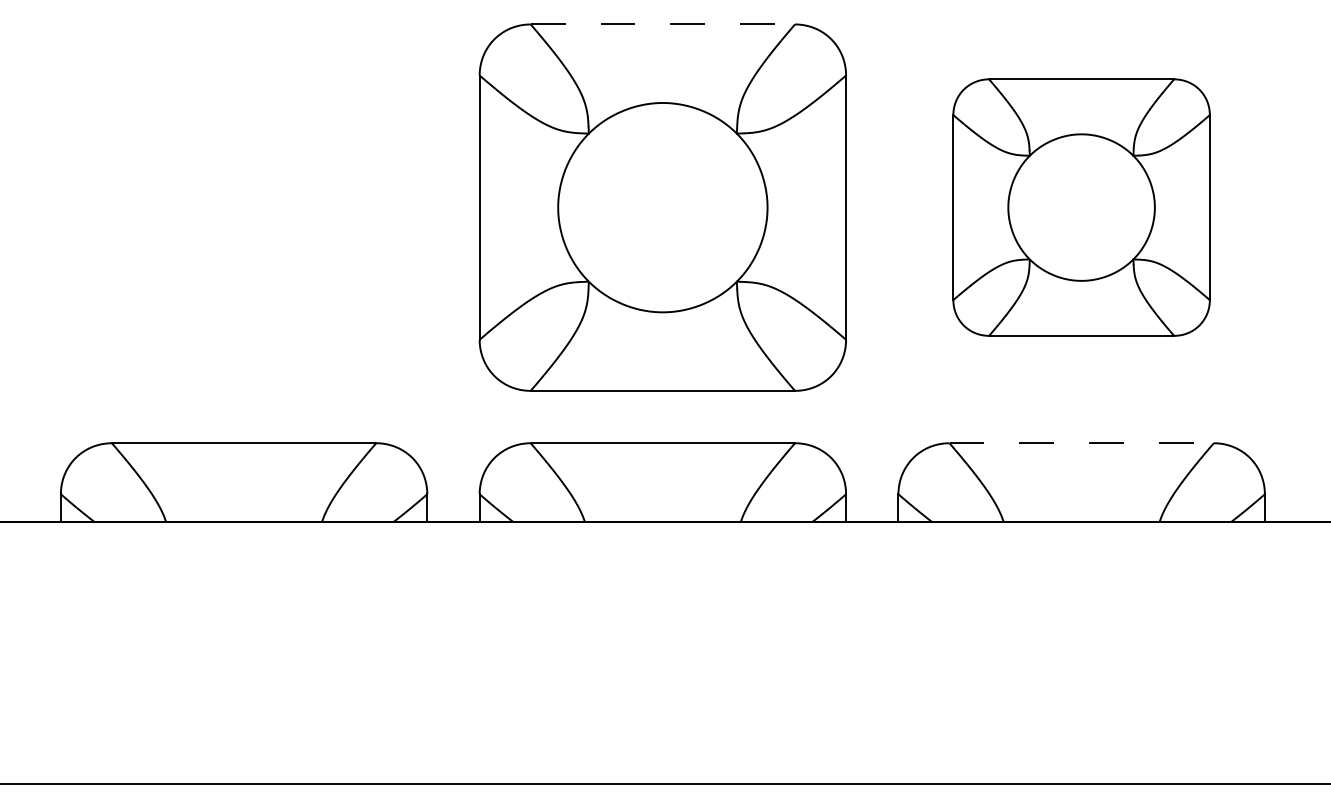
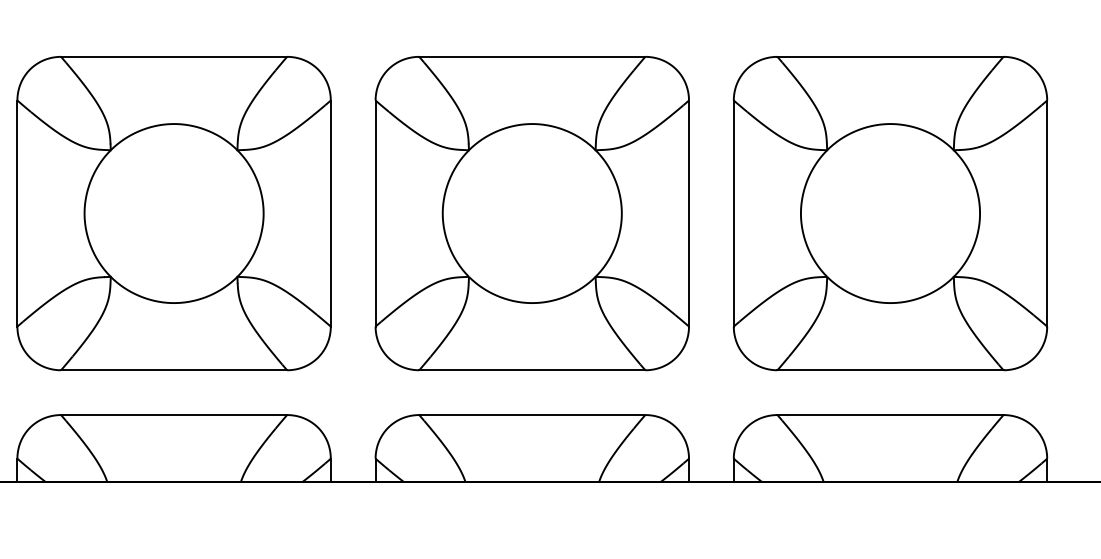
line: (663, 24) -> (532, 56), dashed -> solid
part: (244, 207) -> (174, 213), added
part: (1081, 207) -> (890, 213), size x1.43
line: (1082, 443) -> (891, 415), dashed -> solid

